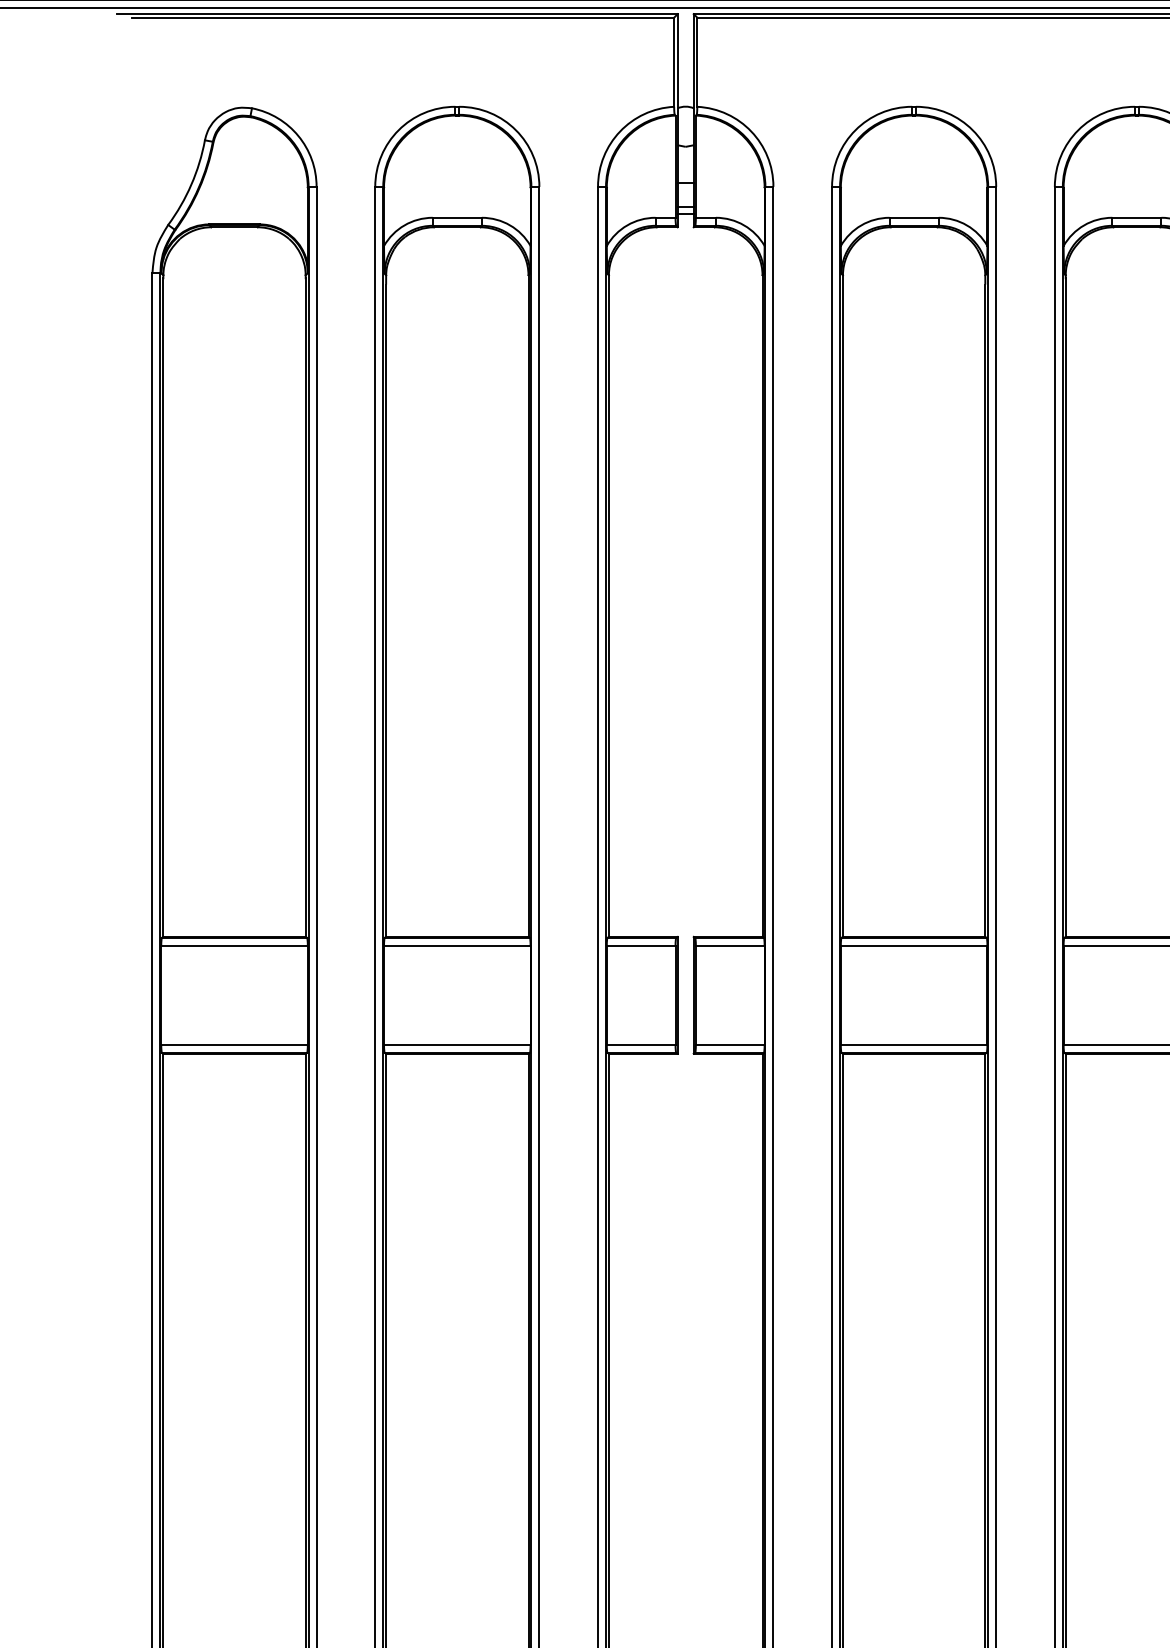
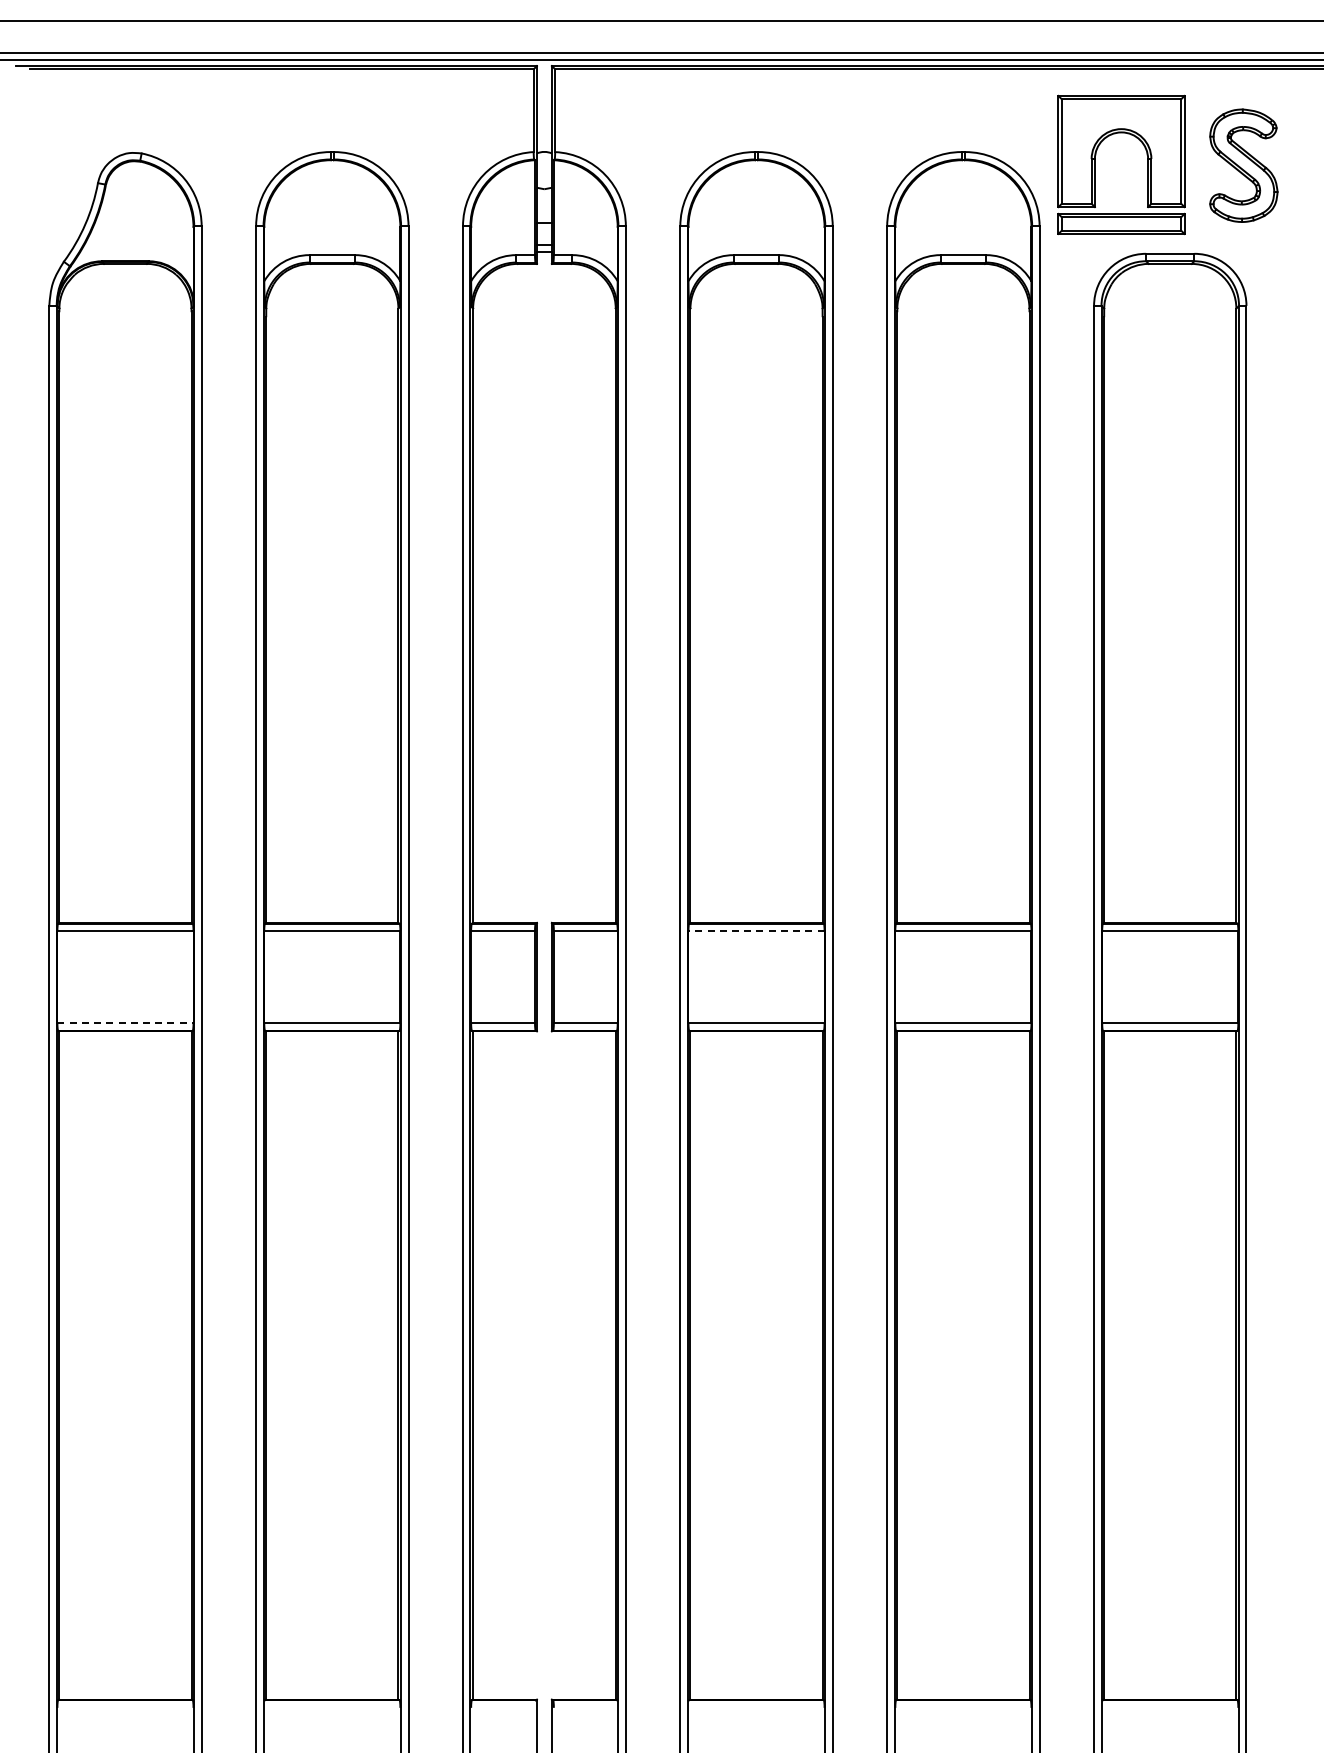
line: (914, 946) -> (756, 931), solid -> dashed
line: (234, 1045) -> (125, 1023), solid -> dashed

